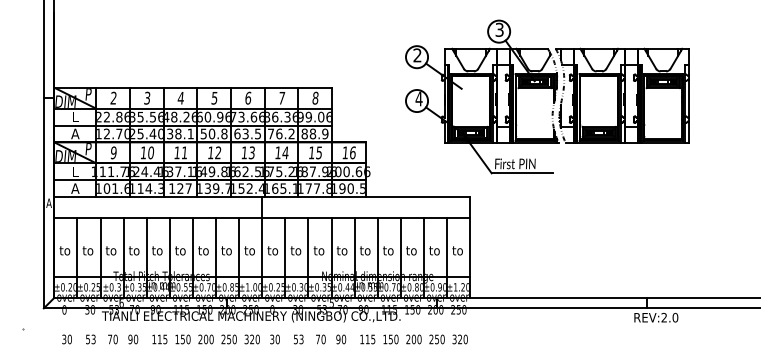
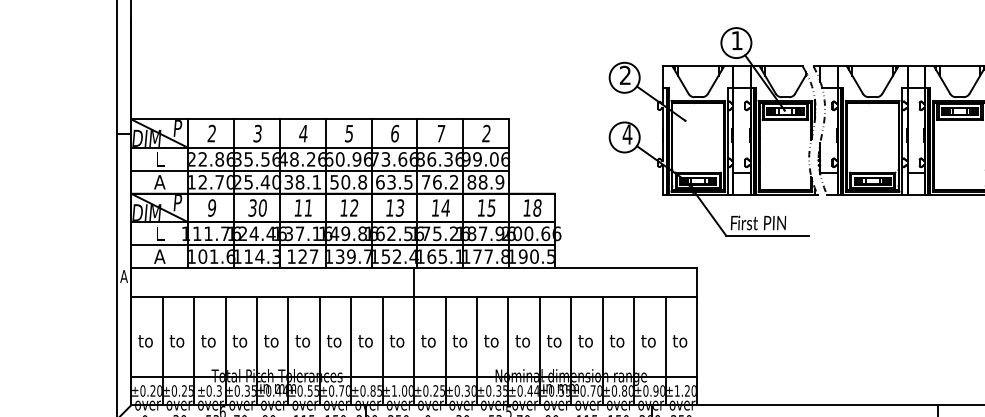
text: (499, 29) -> (736, 40), 3 -> 1
text: (315, 97) -> (486, 132), 8 -> 2
text: (143, 152) -> (252, 207), 10 -> 30
text: (352, 152) -> (536, 207), 16 -> 18

